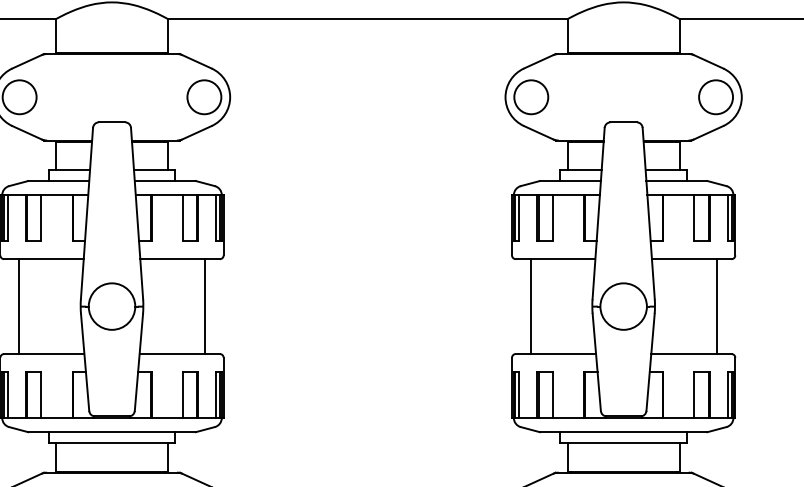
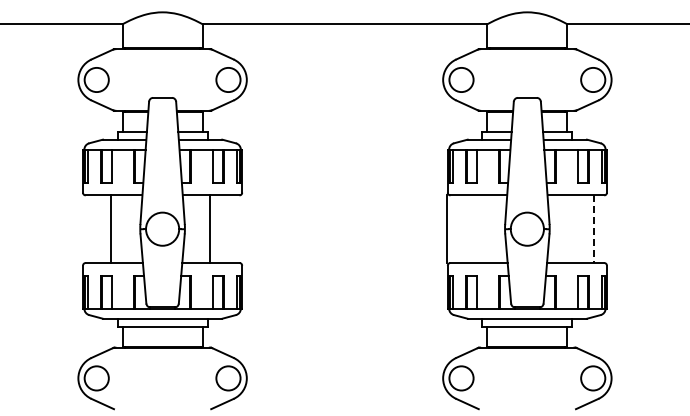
line: (19, 307) -> (111, 229), moved
line: (204, 307) -> (209, 229), moved
line: (531, 307) -> (447, 229), moved
line: (716, 307) -> (593, 229), solid -> dashed

